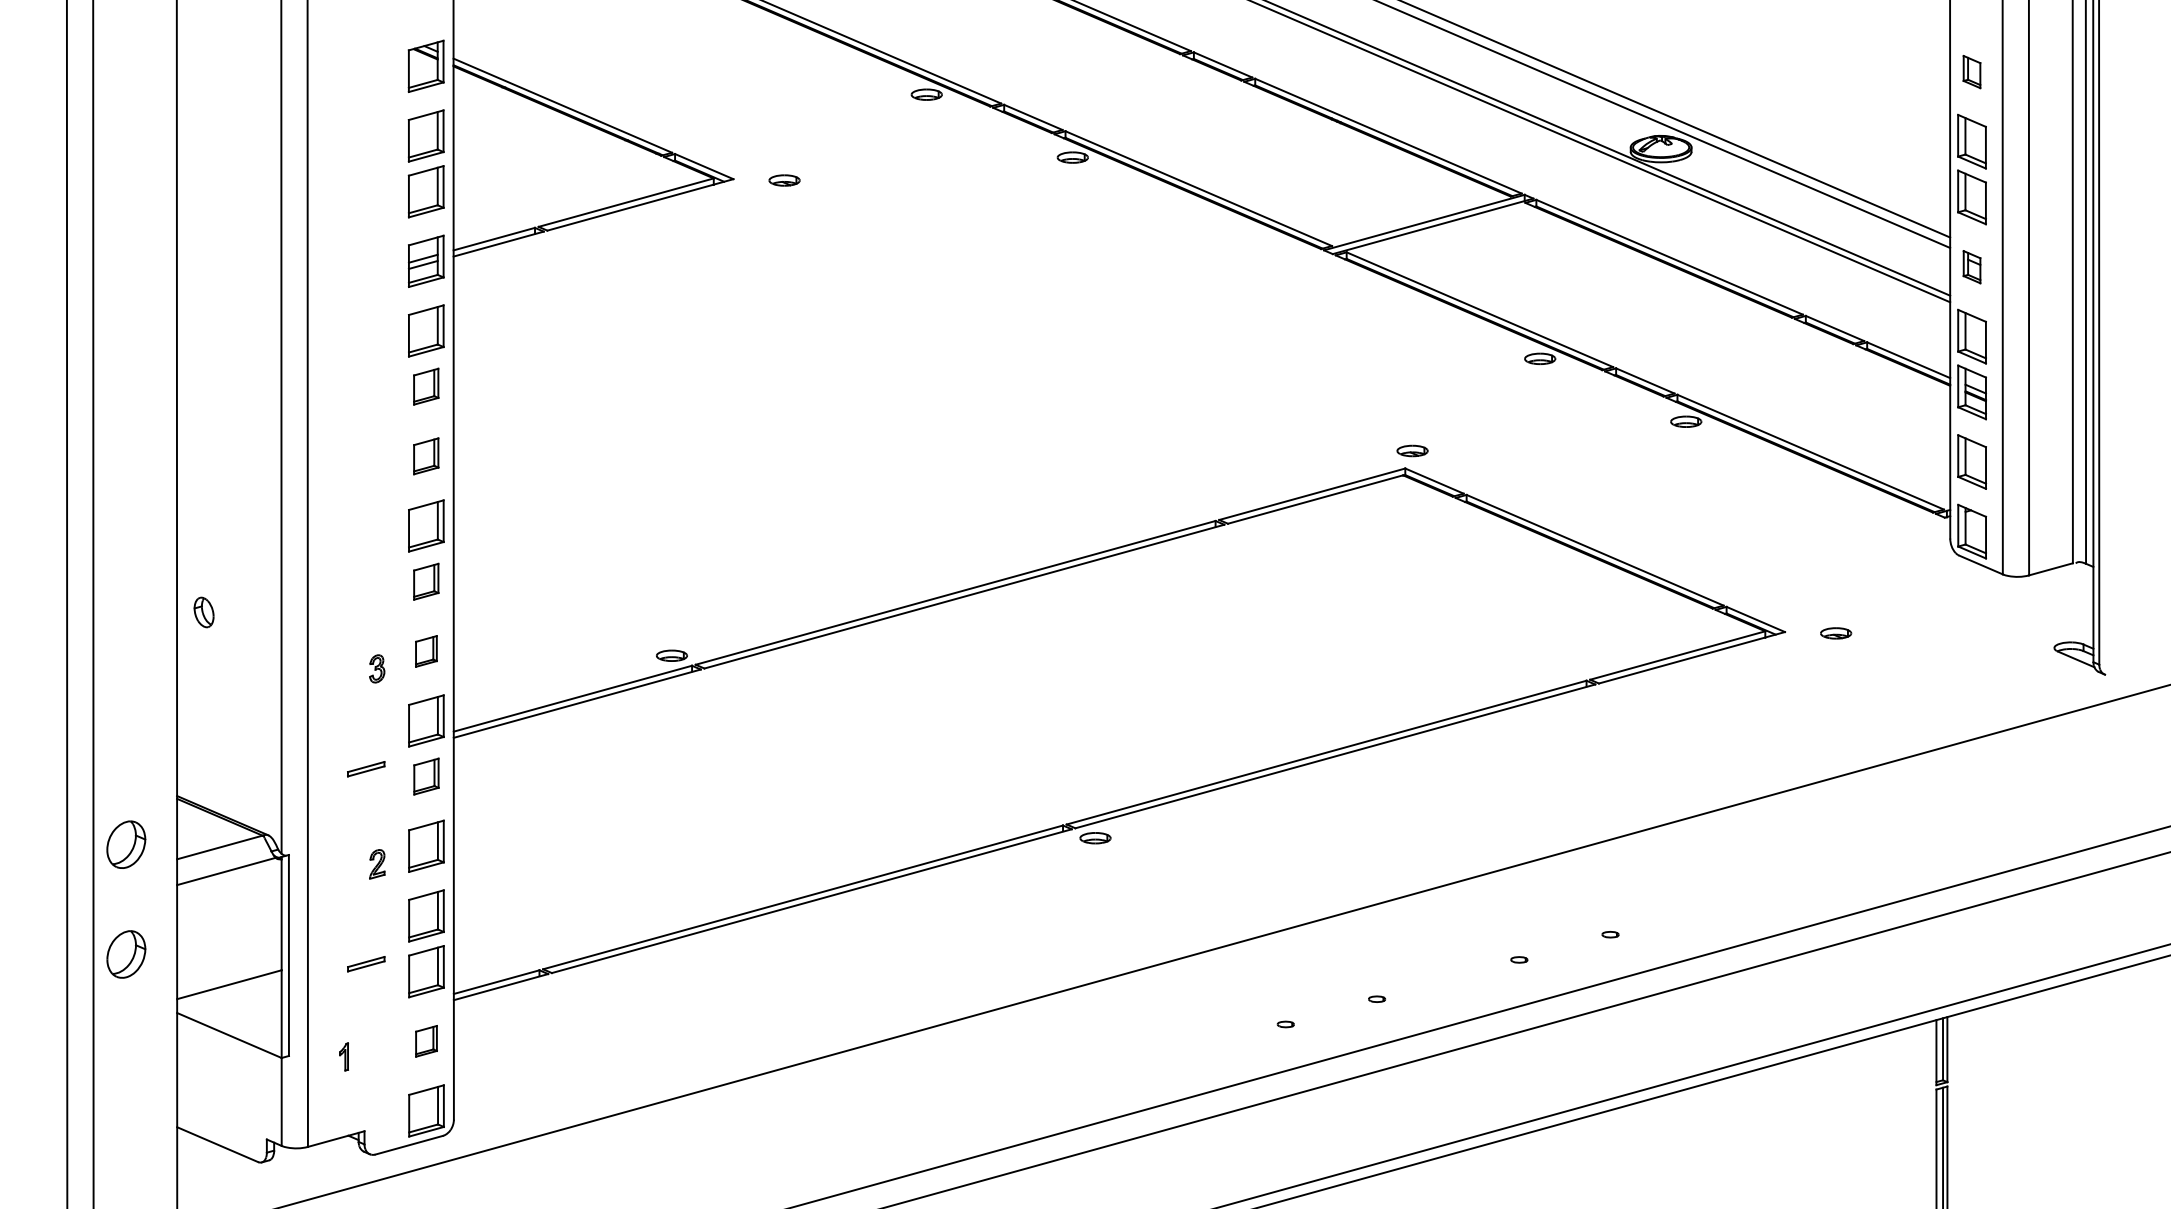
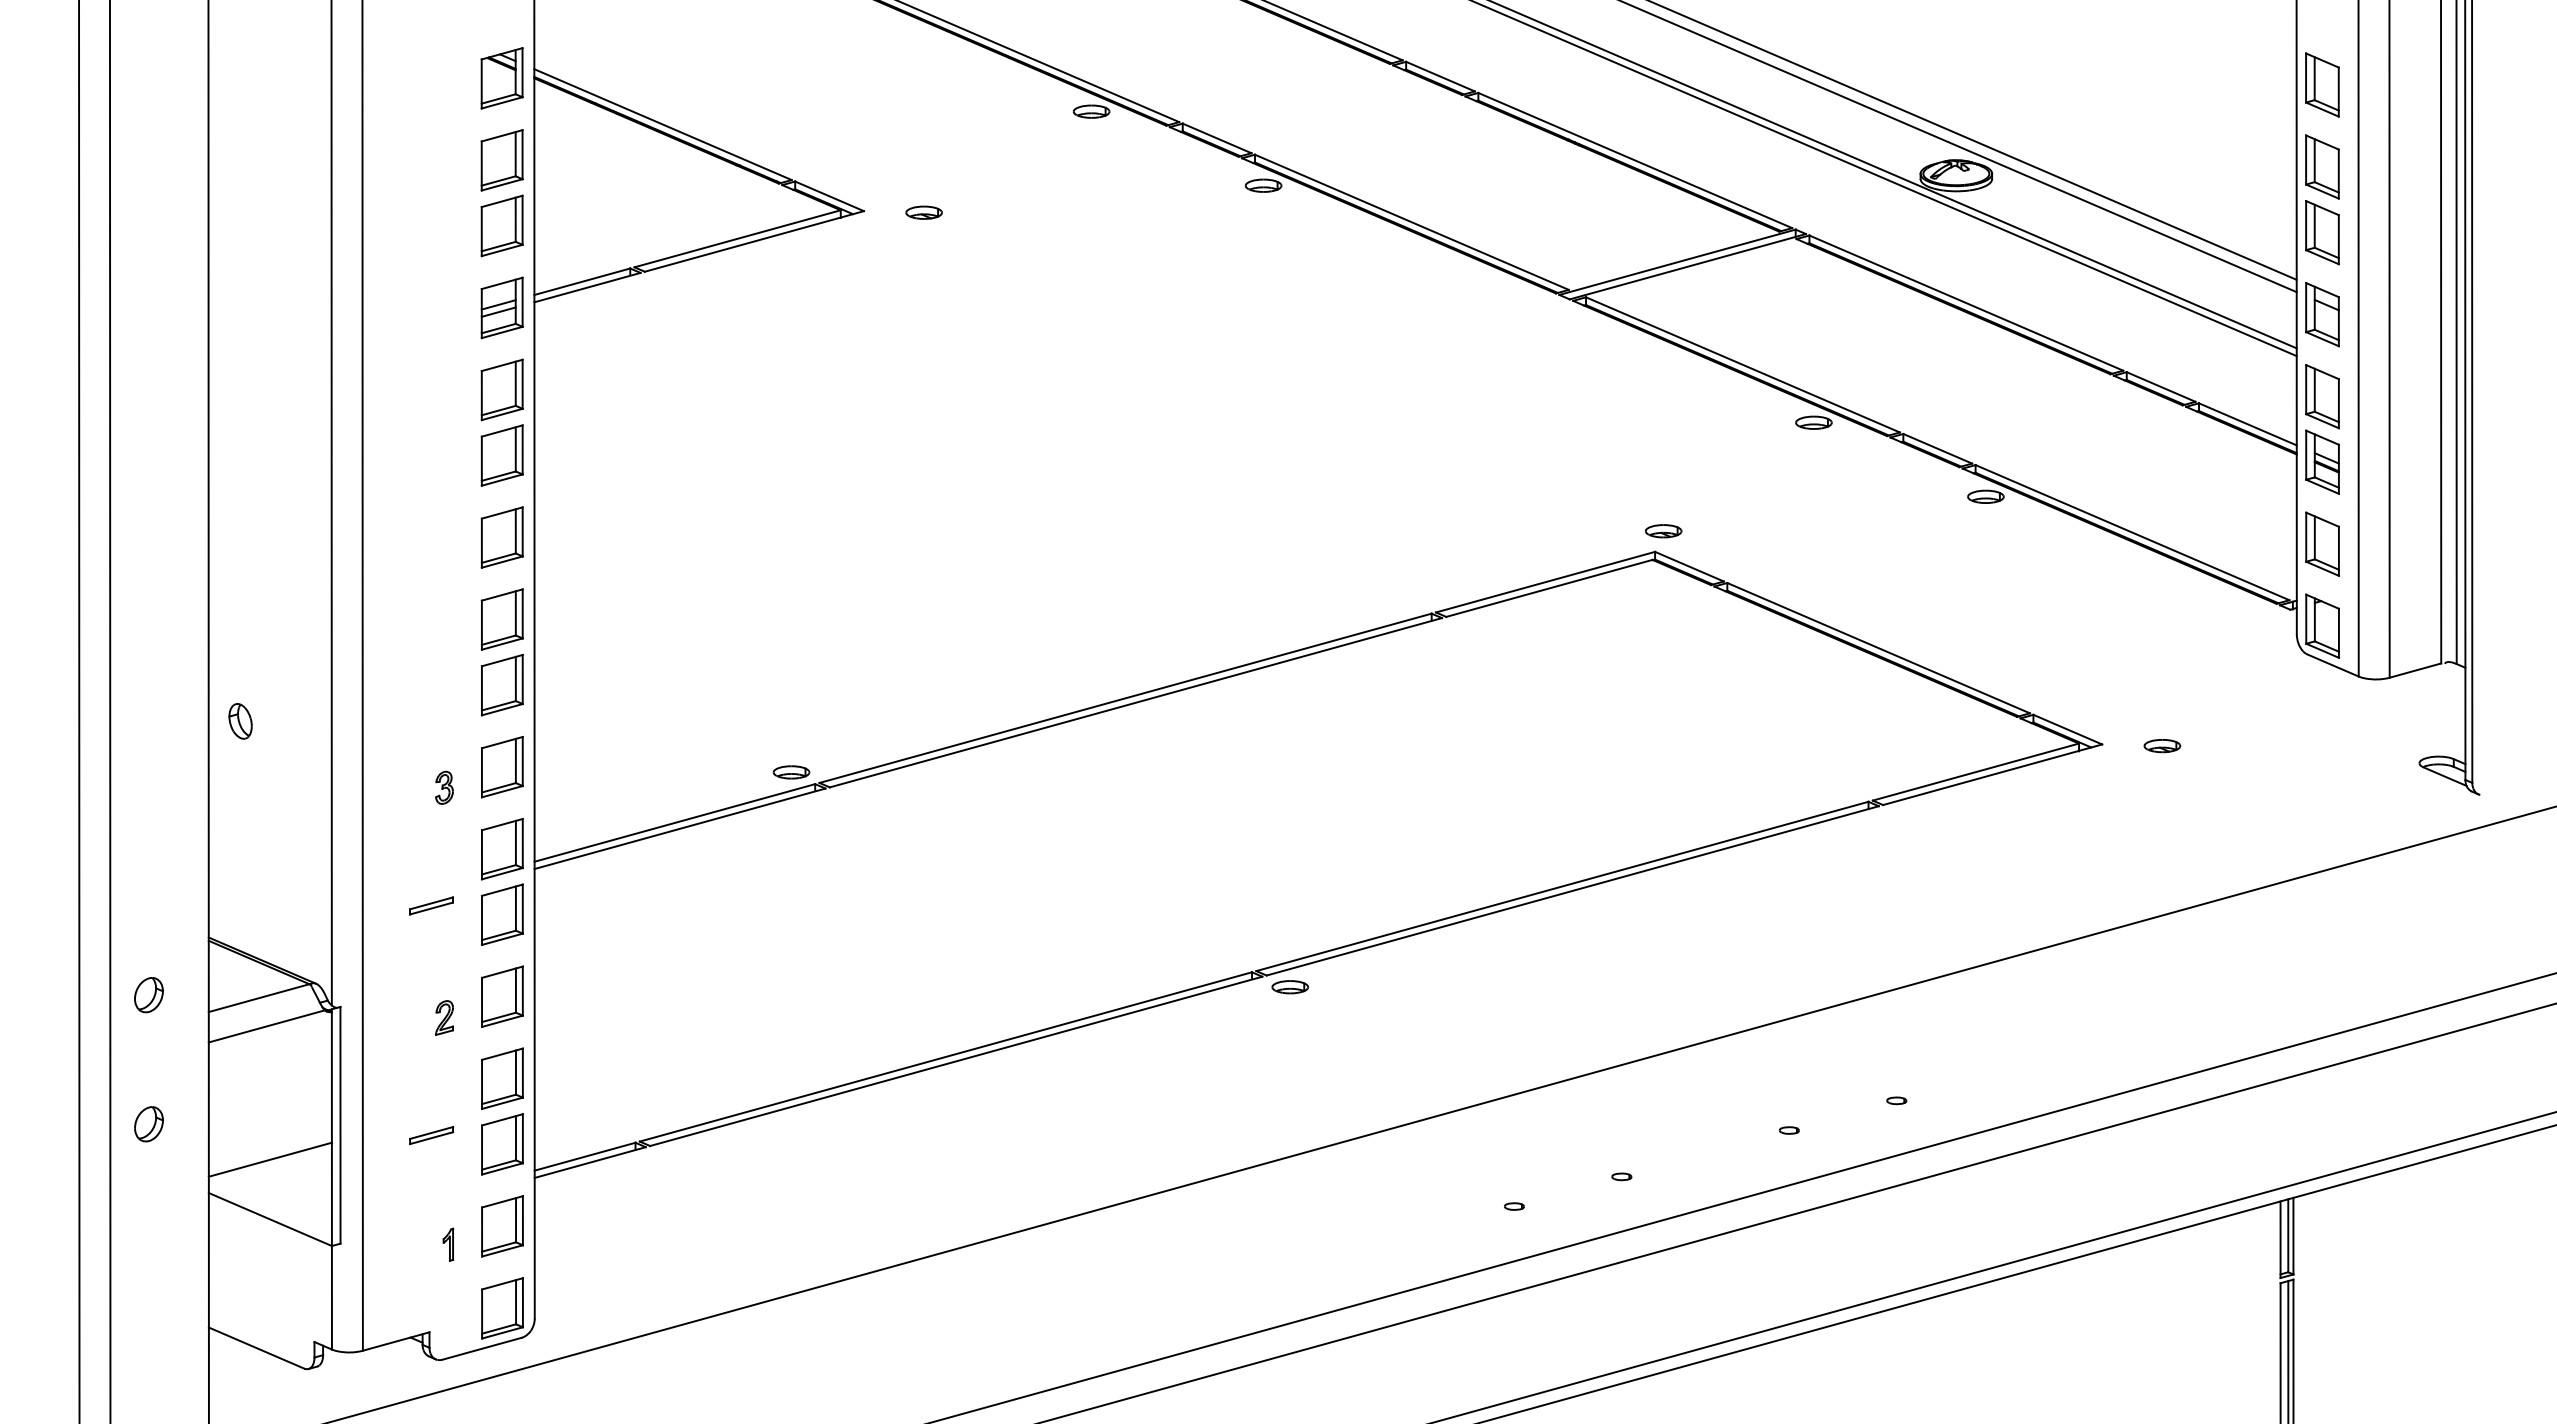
part: (1972, 71) -> (2322, 84), size x1.67
part: (1972, 266) -> (2322, 314), size x1.67
part: (425, 386) -> (501, 455), size x1.43
part: (425, 456) -> (501, 537), size x1.43
part: (425, 581) -> (501, 685), size x1.43
part: (426, 651) -> (502, 767), size x1.67
part: (426, 776) -> (502, 914), size x1.43
part: (125, 845) -> (148, 995), size x0.62
part: (125, 954) -> (148, 1124), size x0.62
part: (426, 1041) -> (502, 1226), size x1.67
part: (344, 1056) -> (448, 1244), moved

